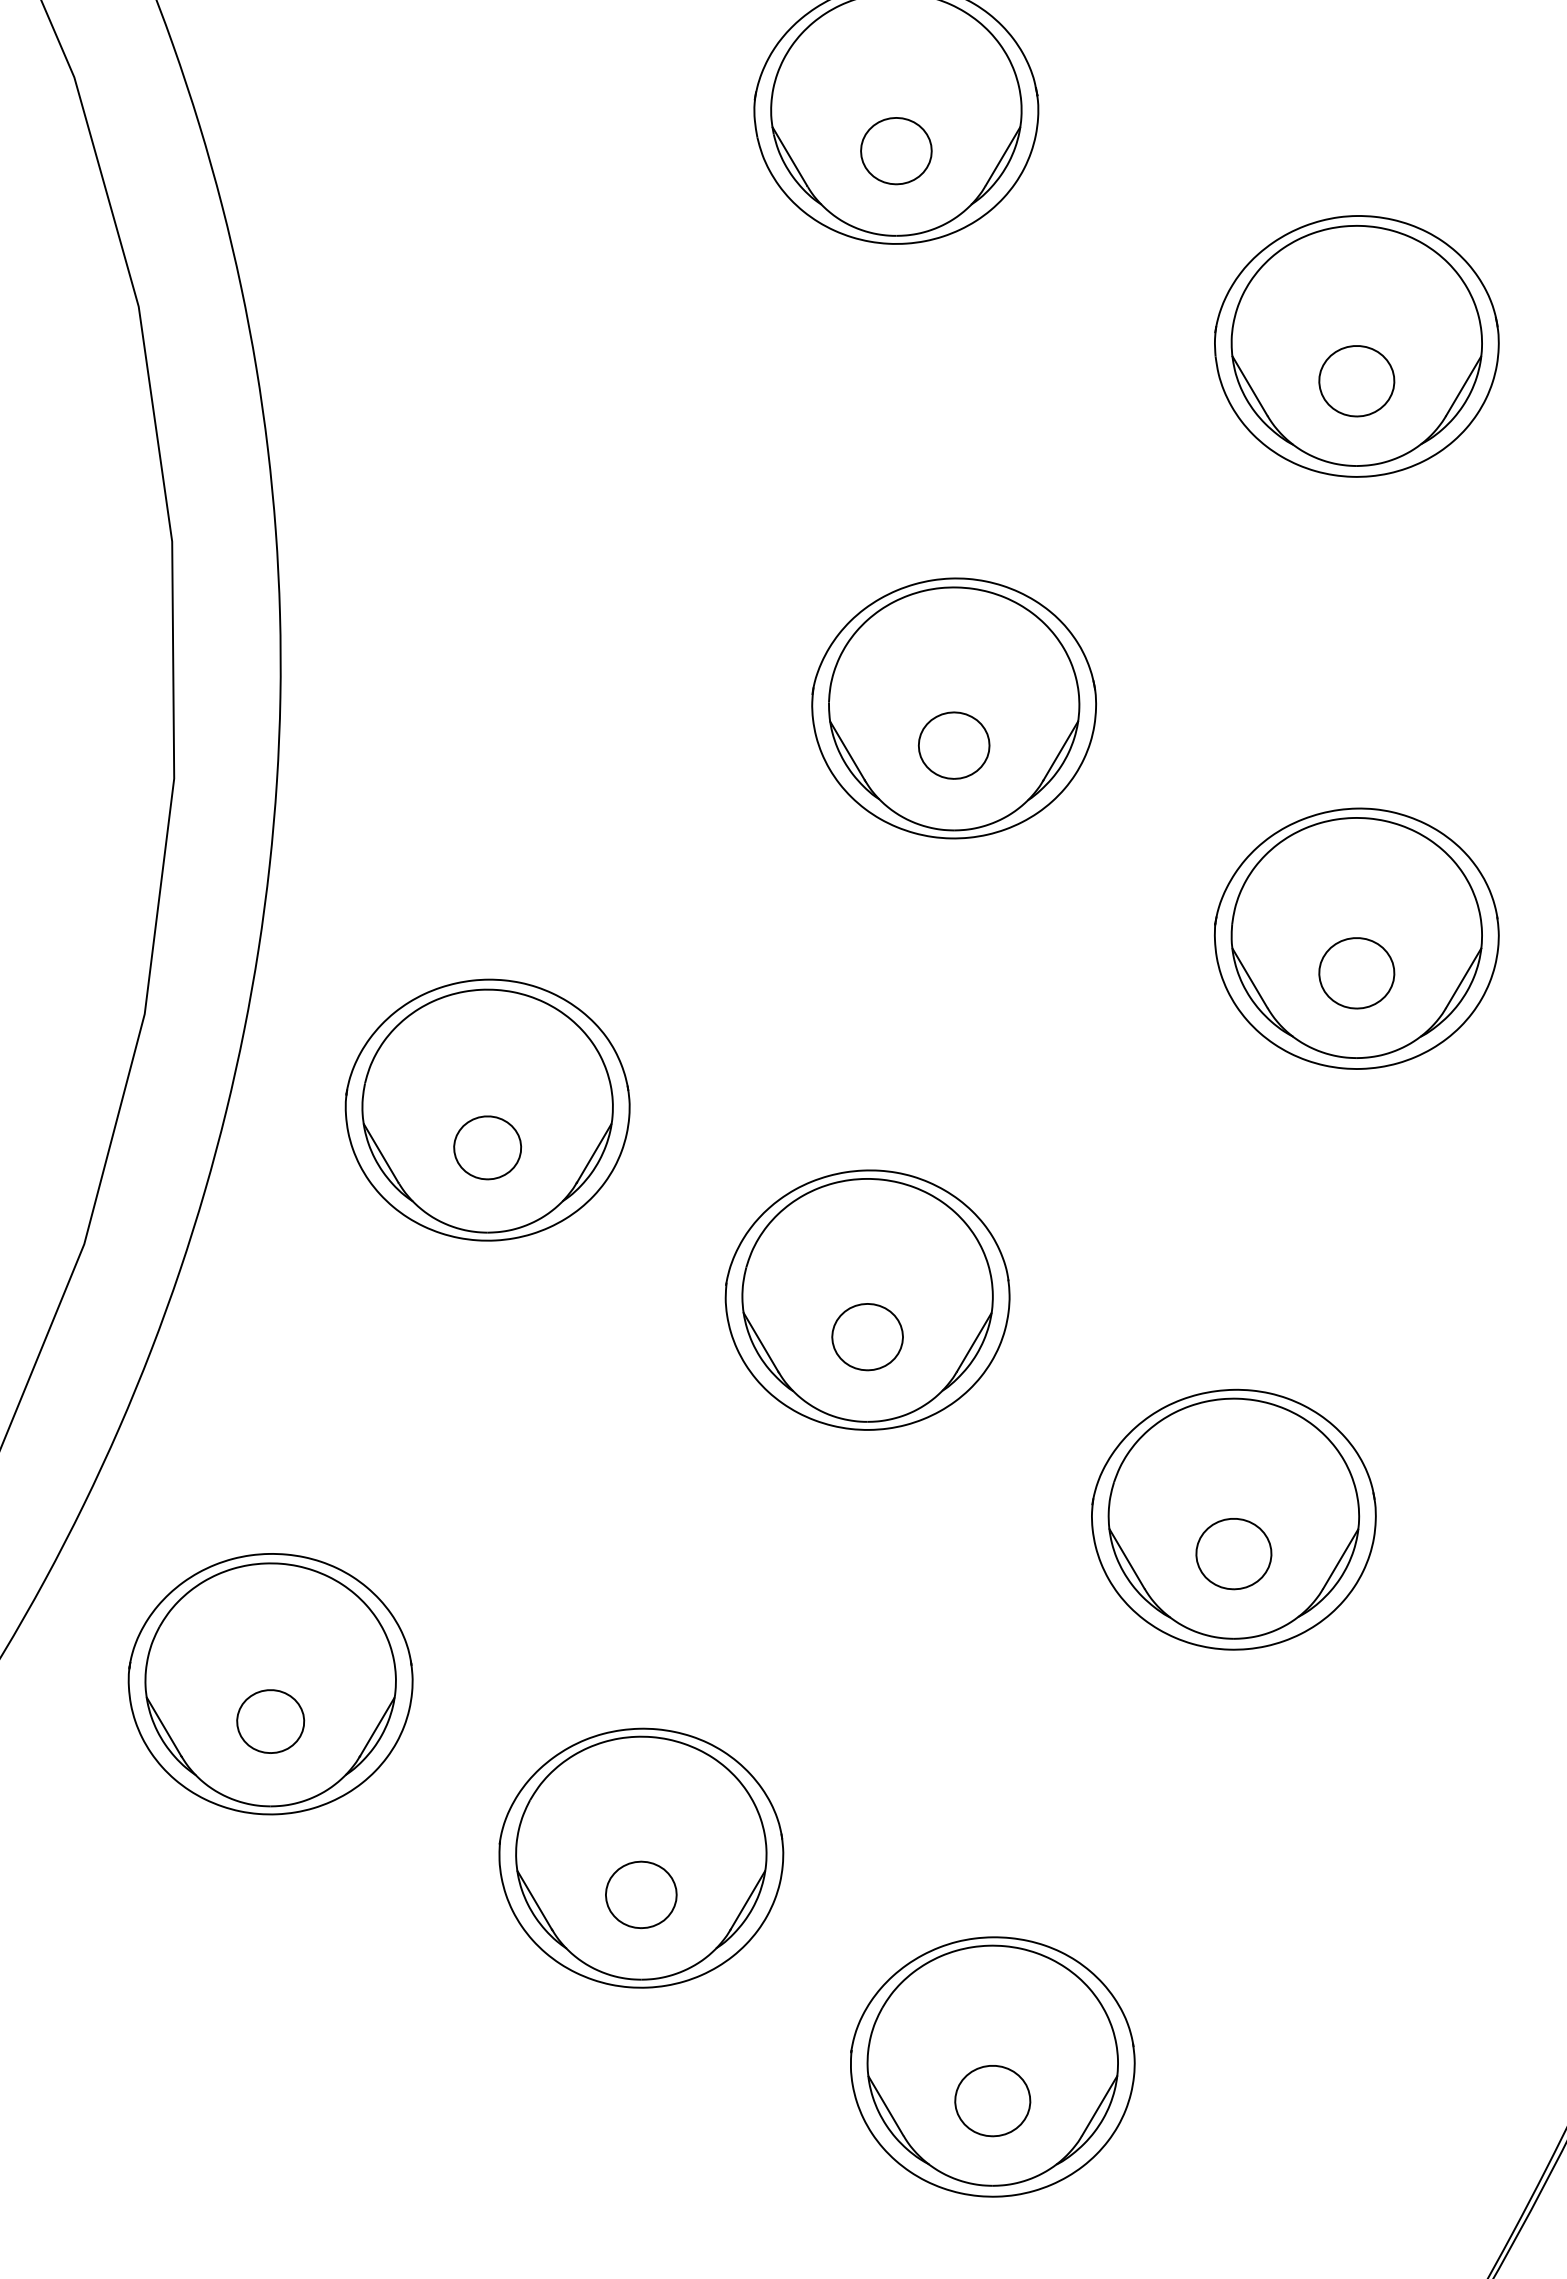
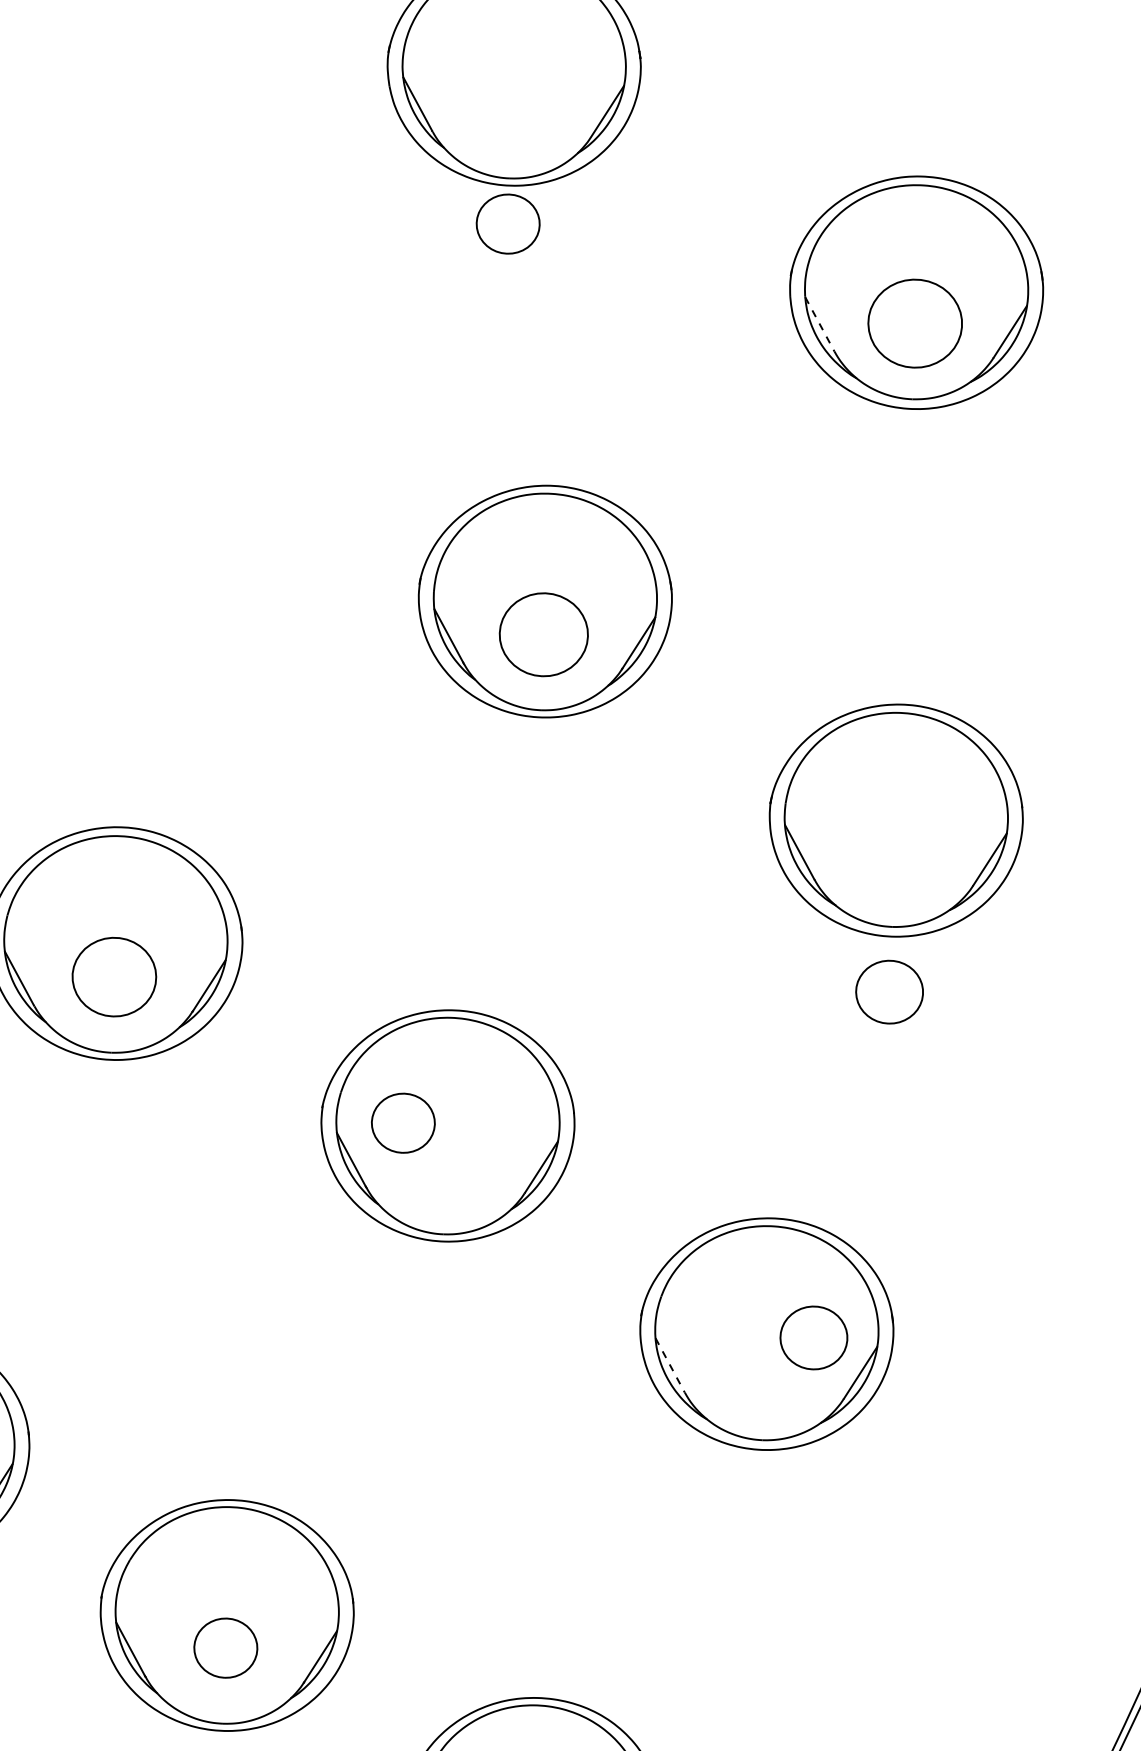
part: (896, 151) -> (508, 224), moved
part: (1356, 381) -> (914, 323), size x1.4
line: (1250, 386) -> (820, 324), solid -> dashed
part: (954, 745) -> (544, 634), size x1.4
part: (1356, 973) -> (889, 992), moved
part: (487, 1147) -> (114, 976), size x1.4
part: (867, 1337) -> (403, 1123), moved
part: (1233, 1554) -> (813, 1338), moved
line: (1127, 1558) -> (670, 1365), solid -> dashed

